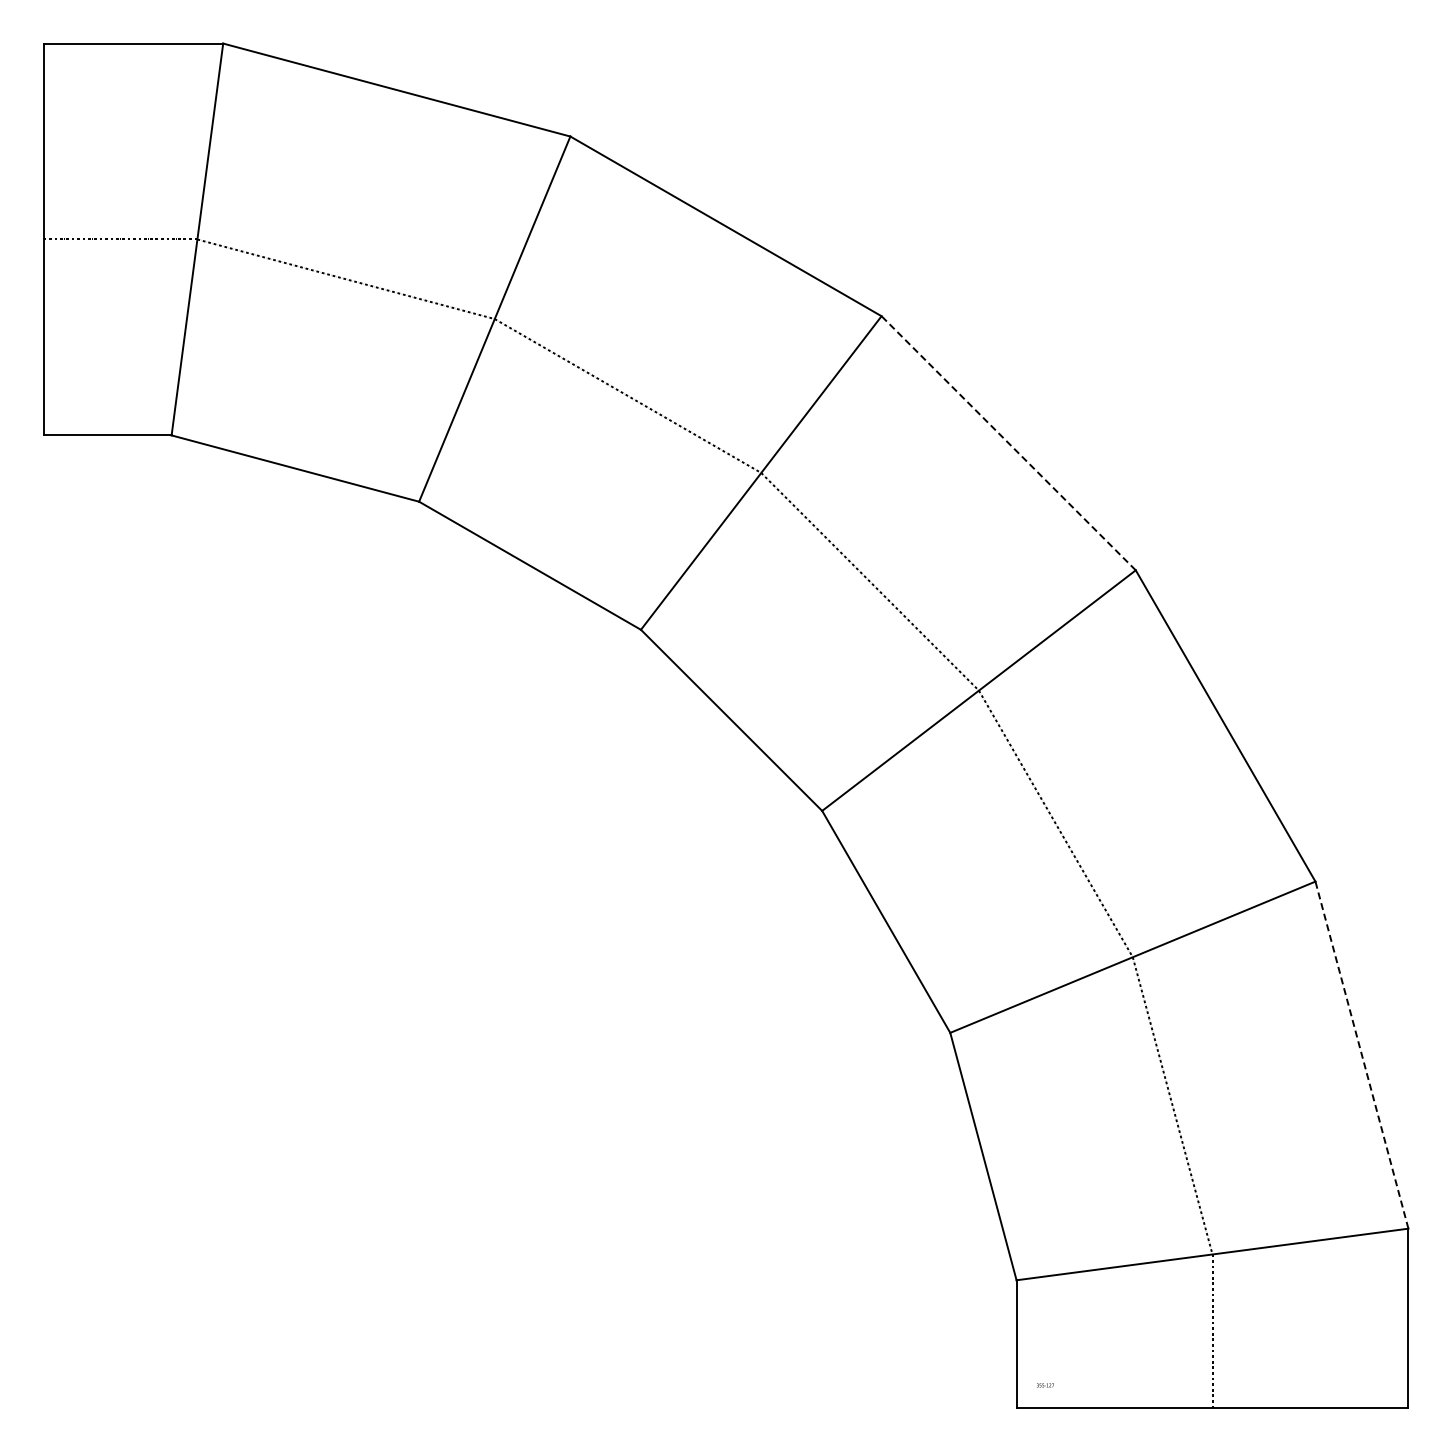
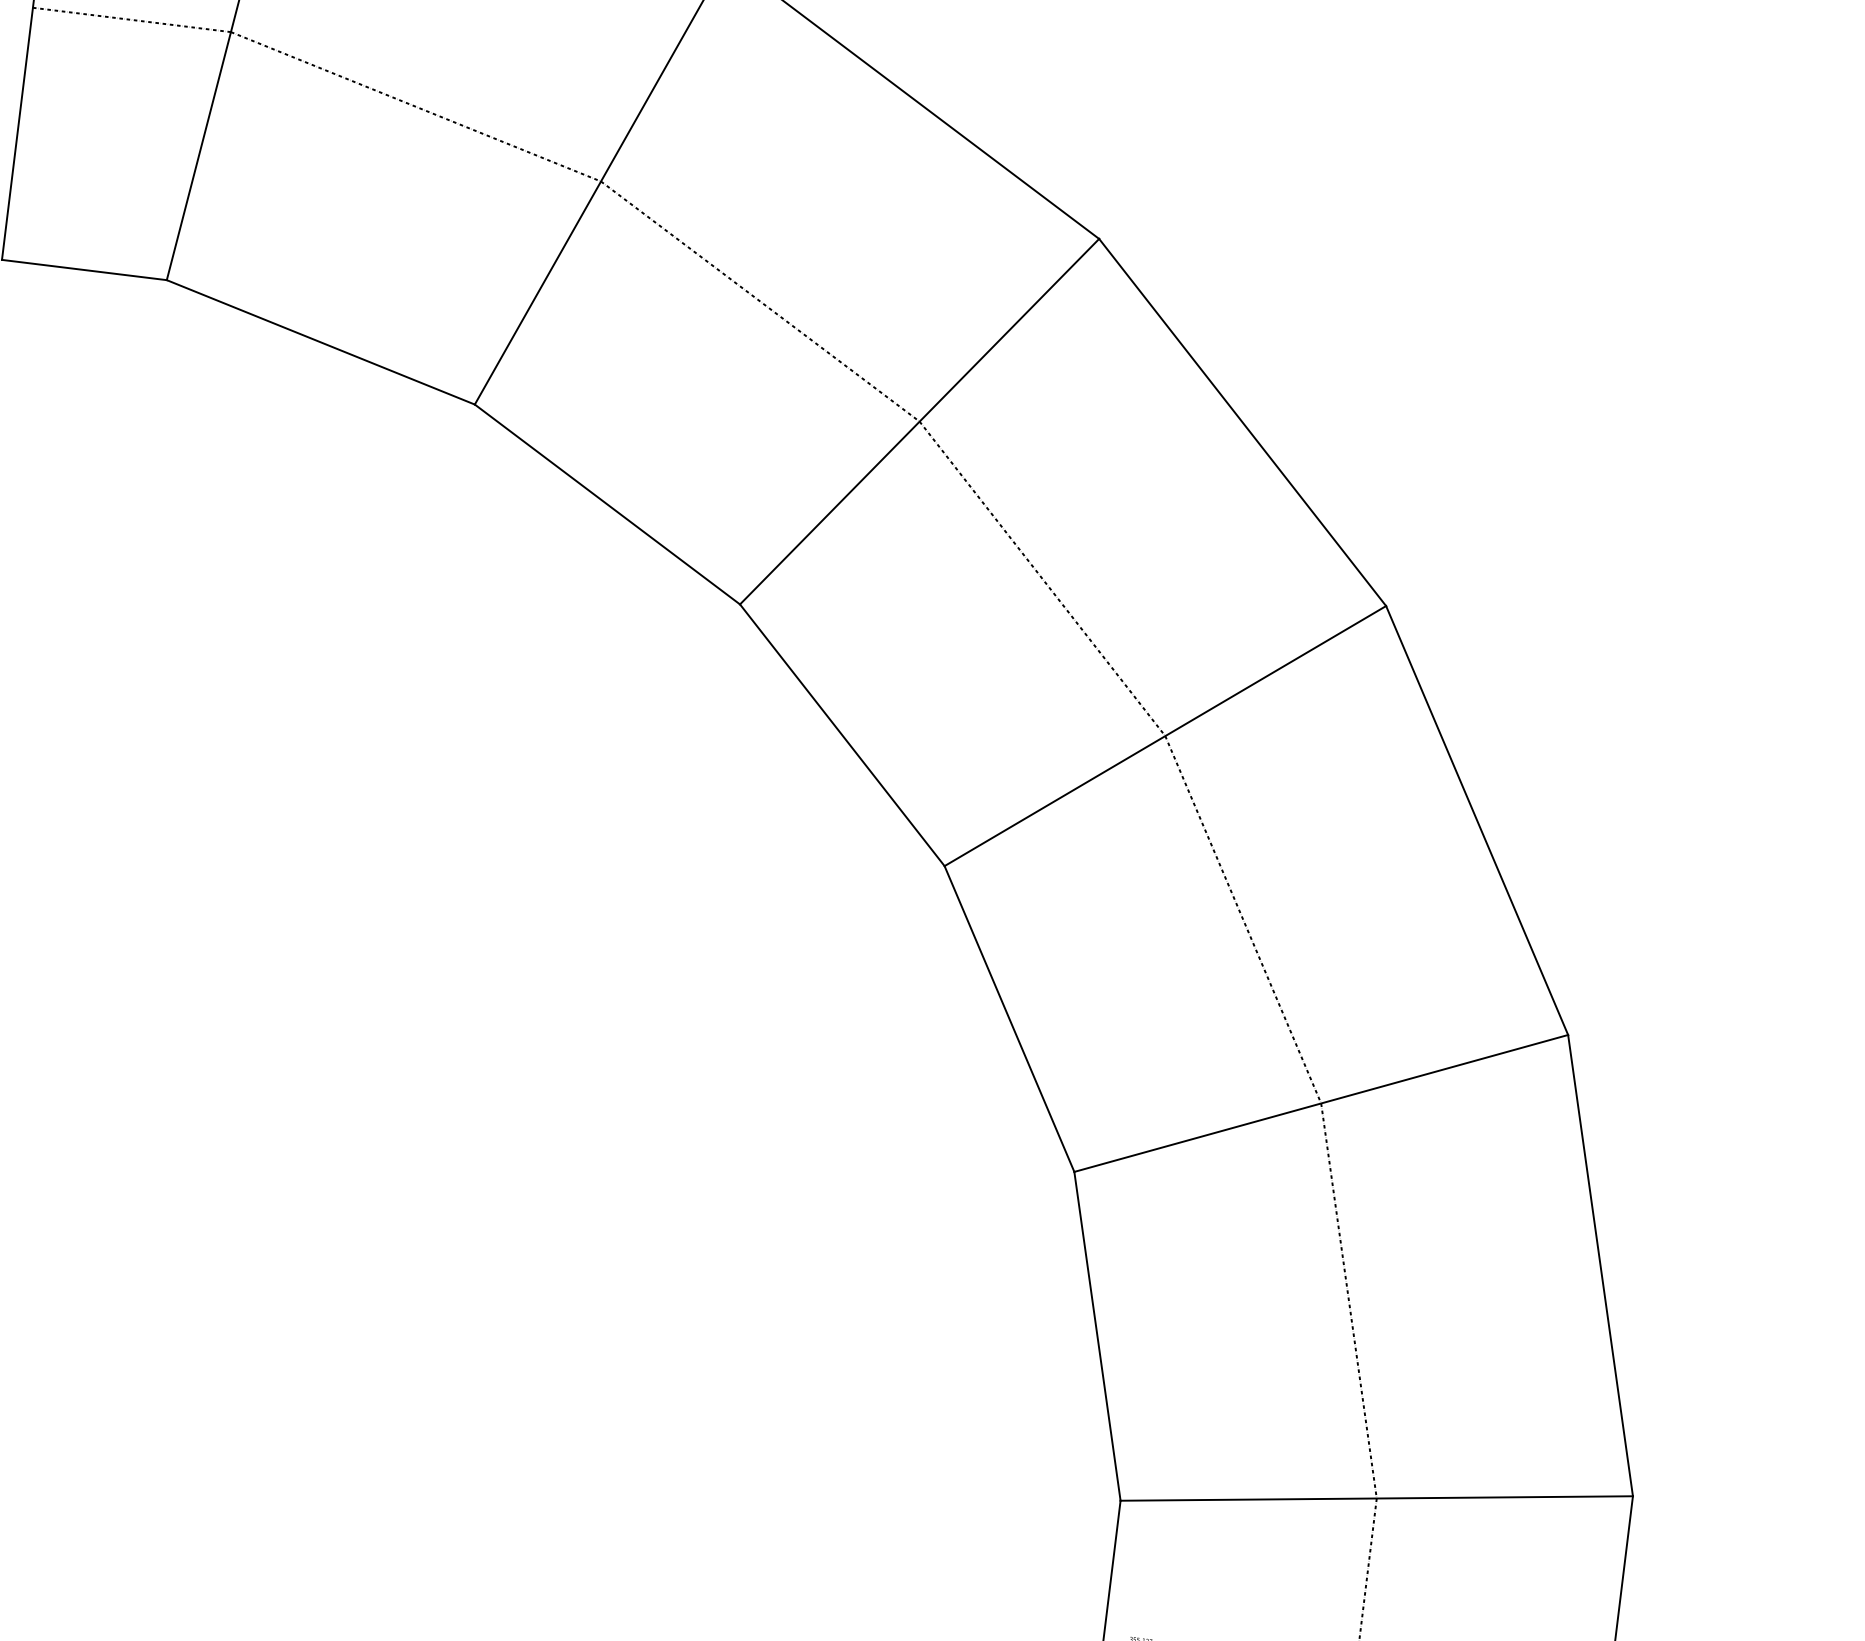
line: (1008, 443) -> (1242, 422), dashed -> solid
line: (1361, 1055) -> (1599, 1266), dashed -> solid

